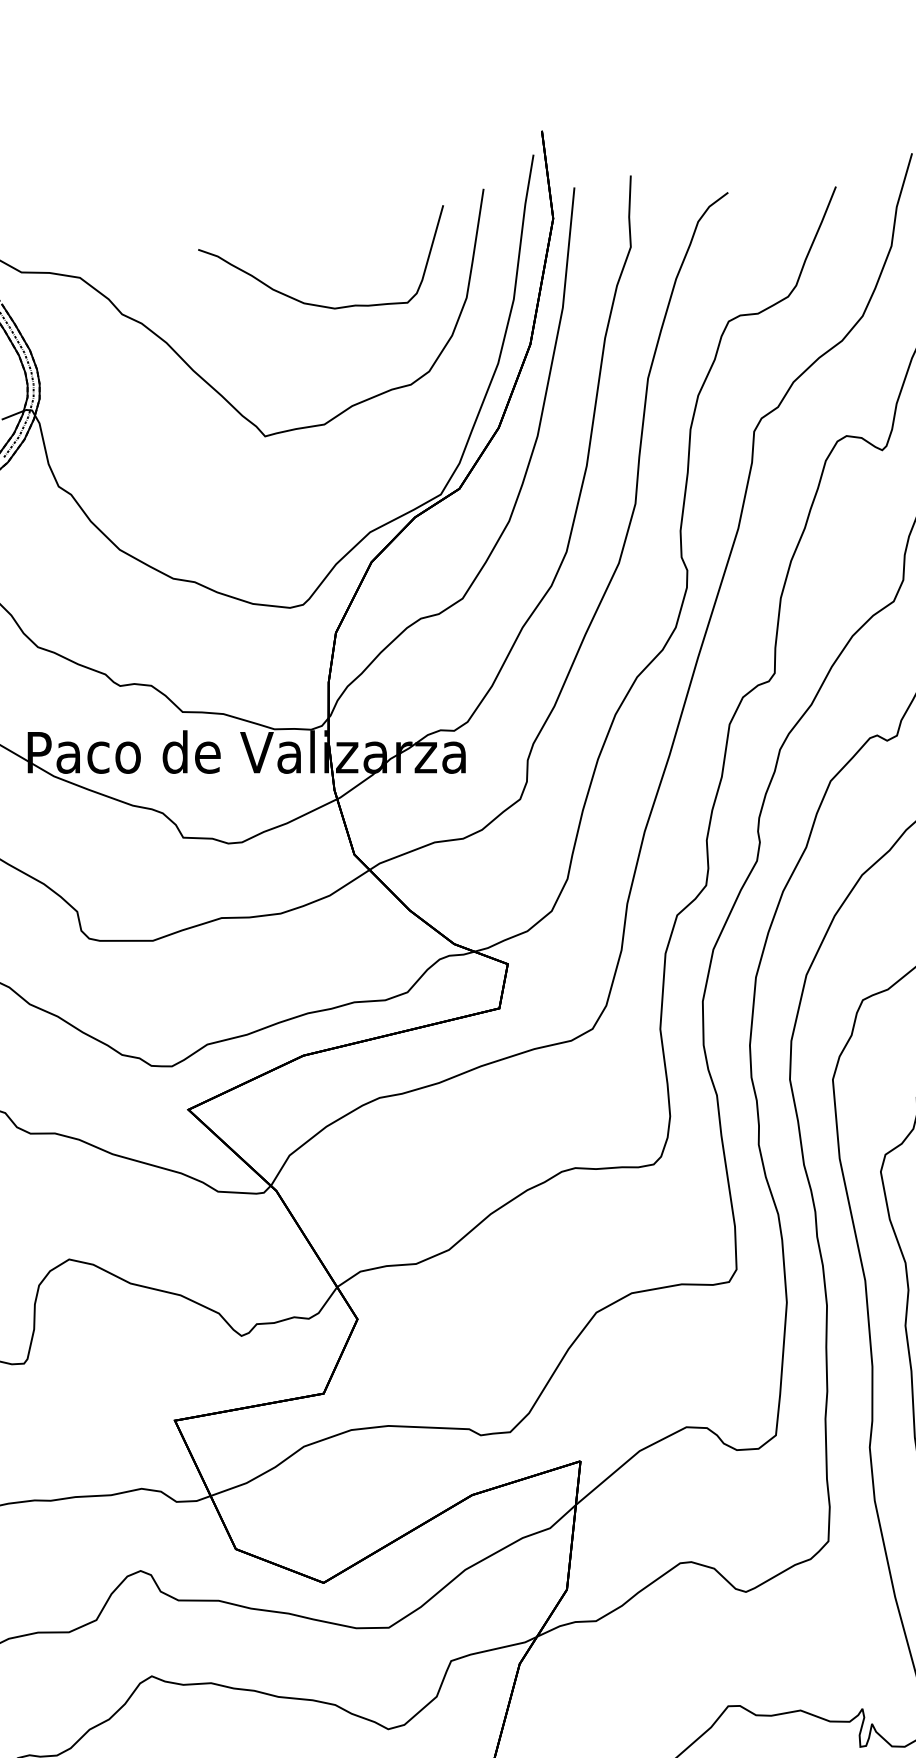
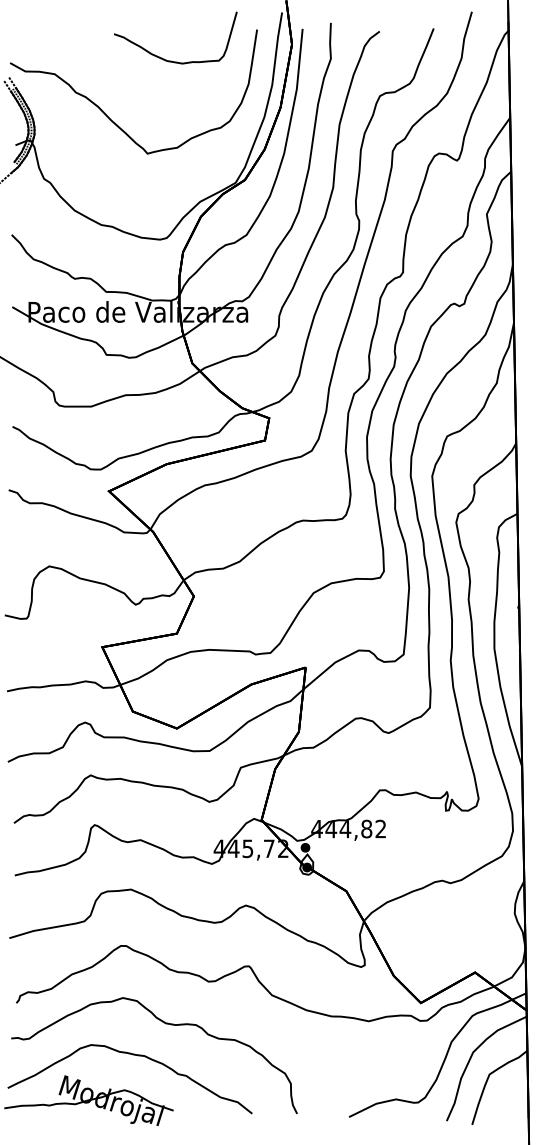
part: (312, 302) -> (171, 60), moved

